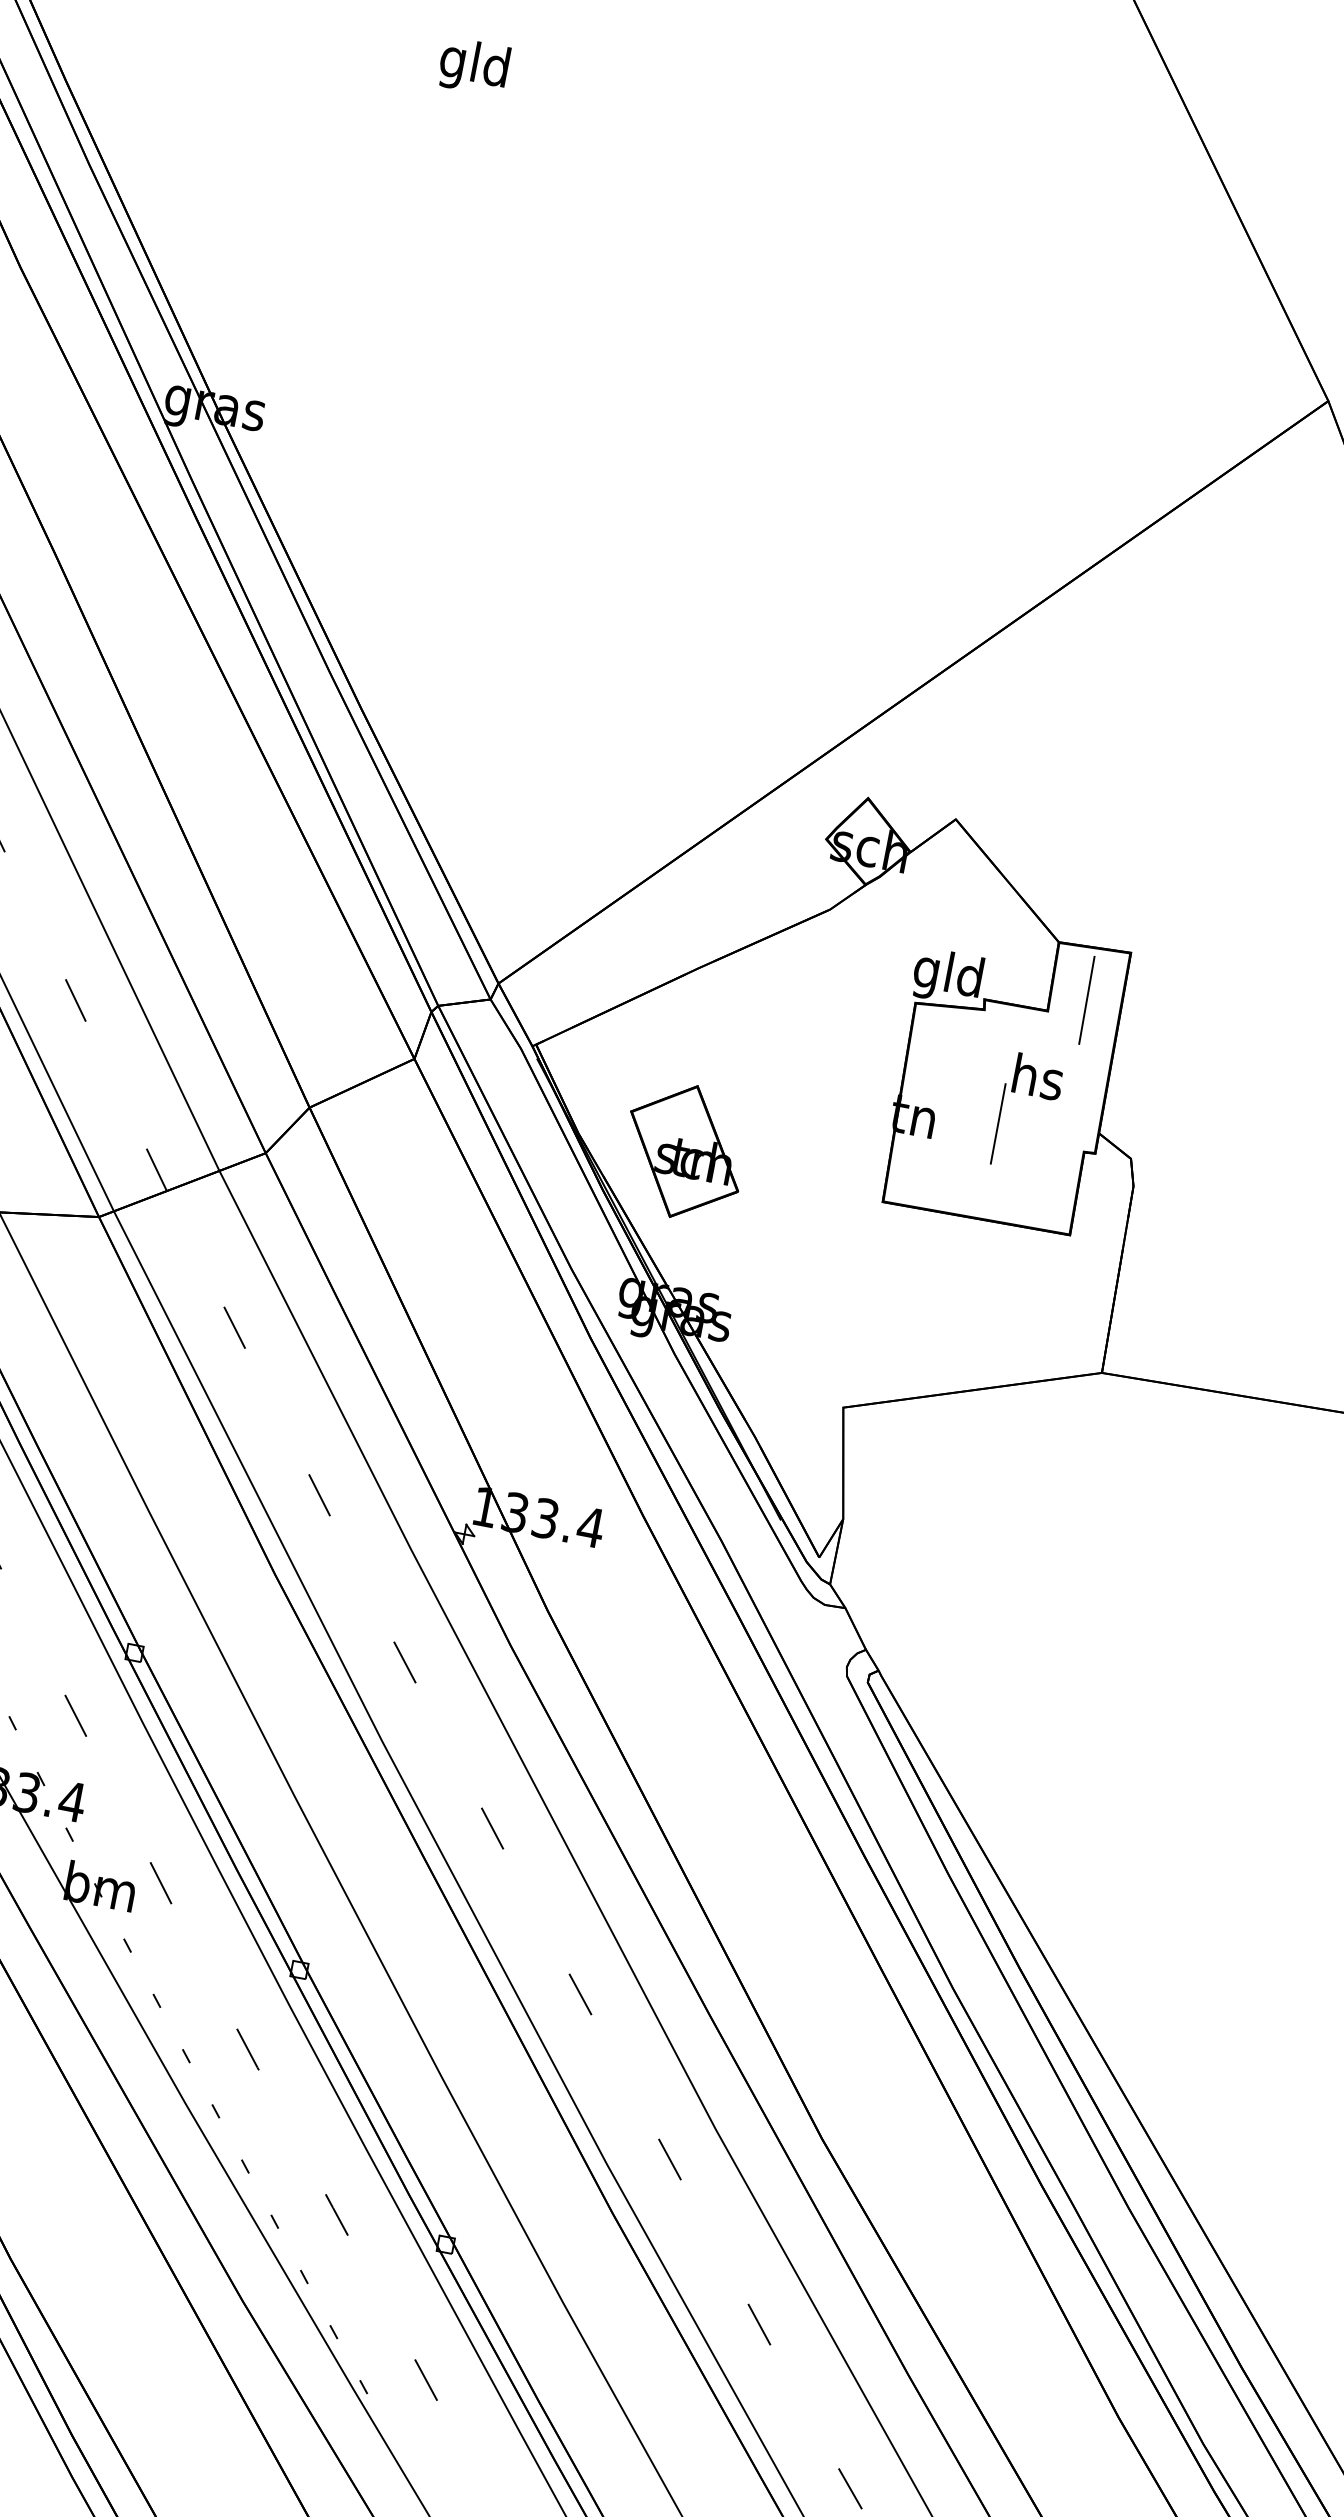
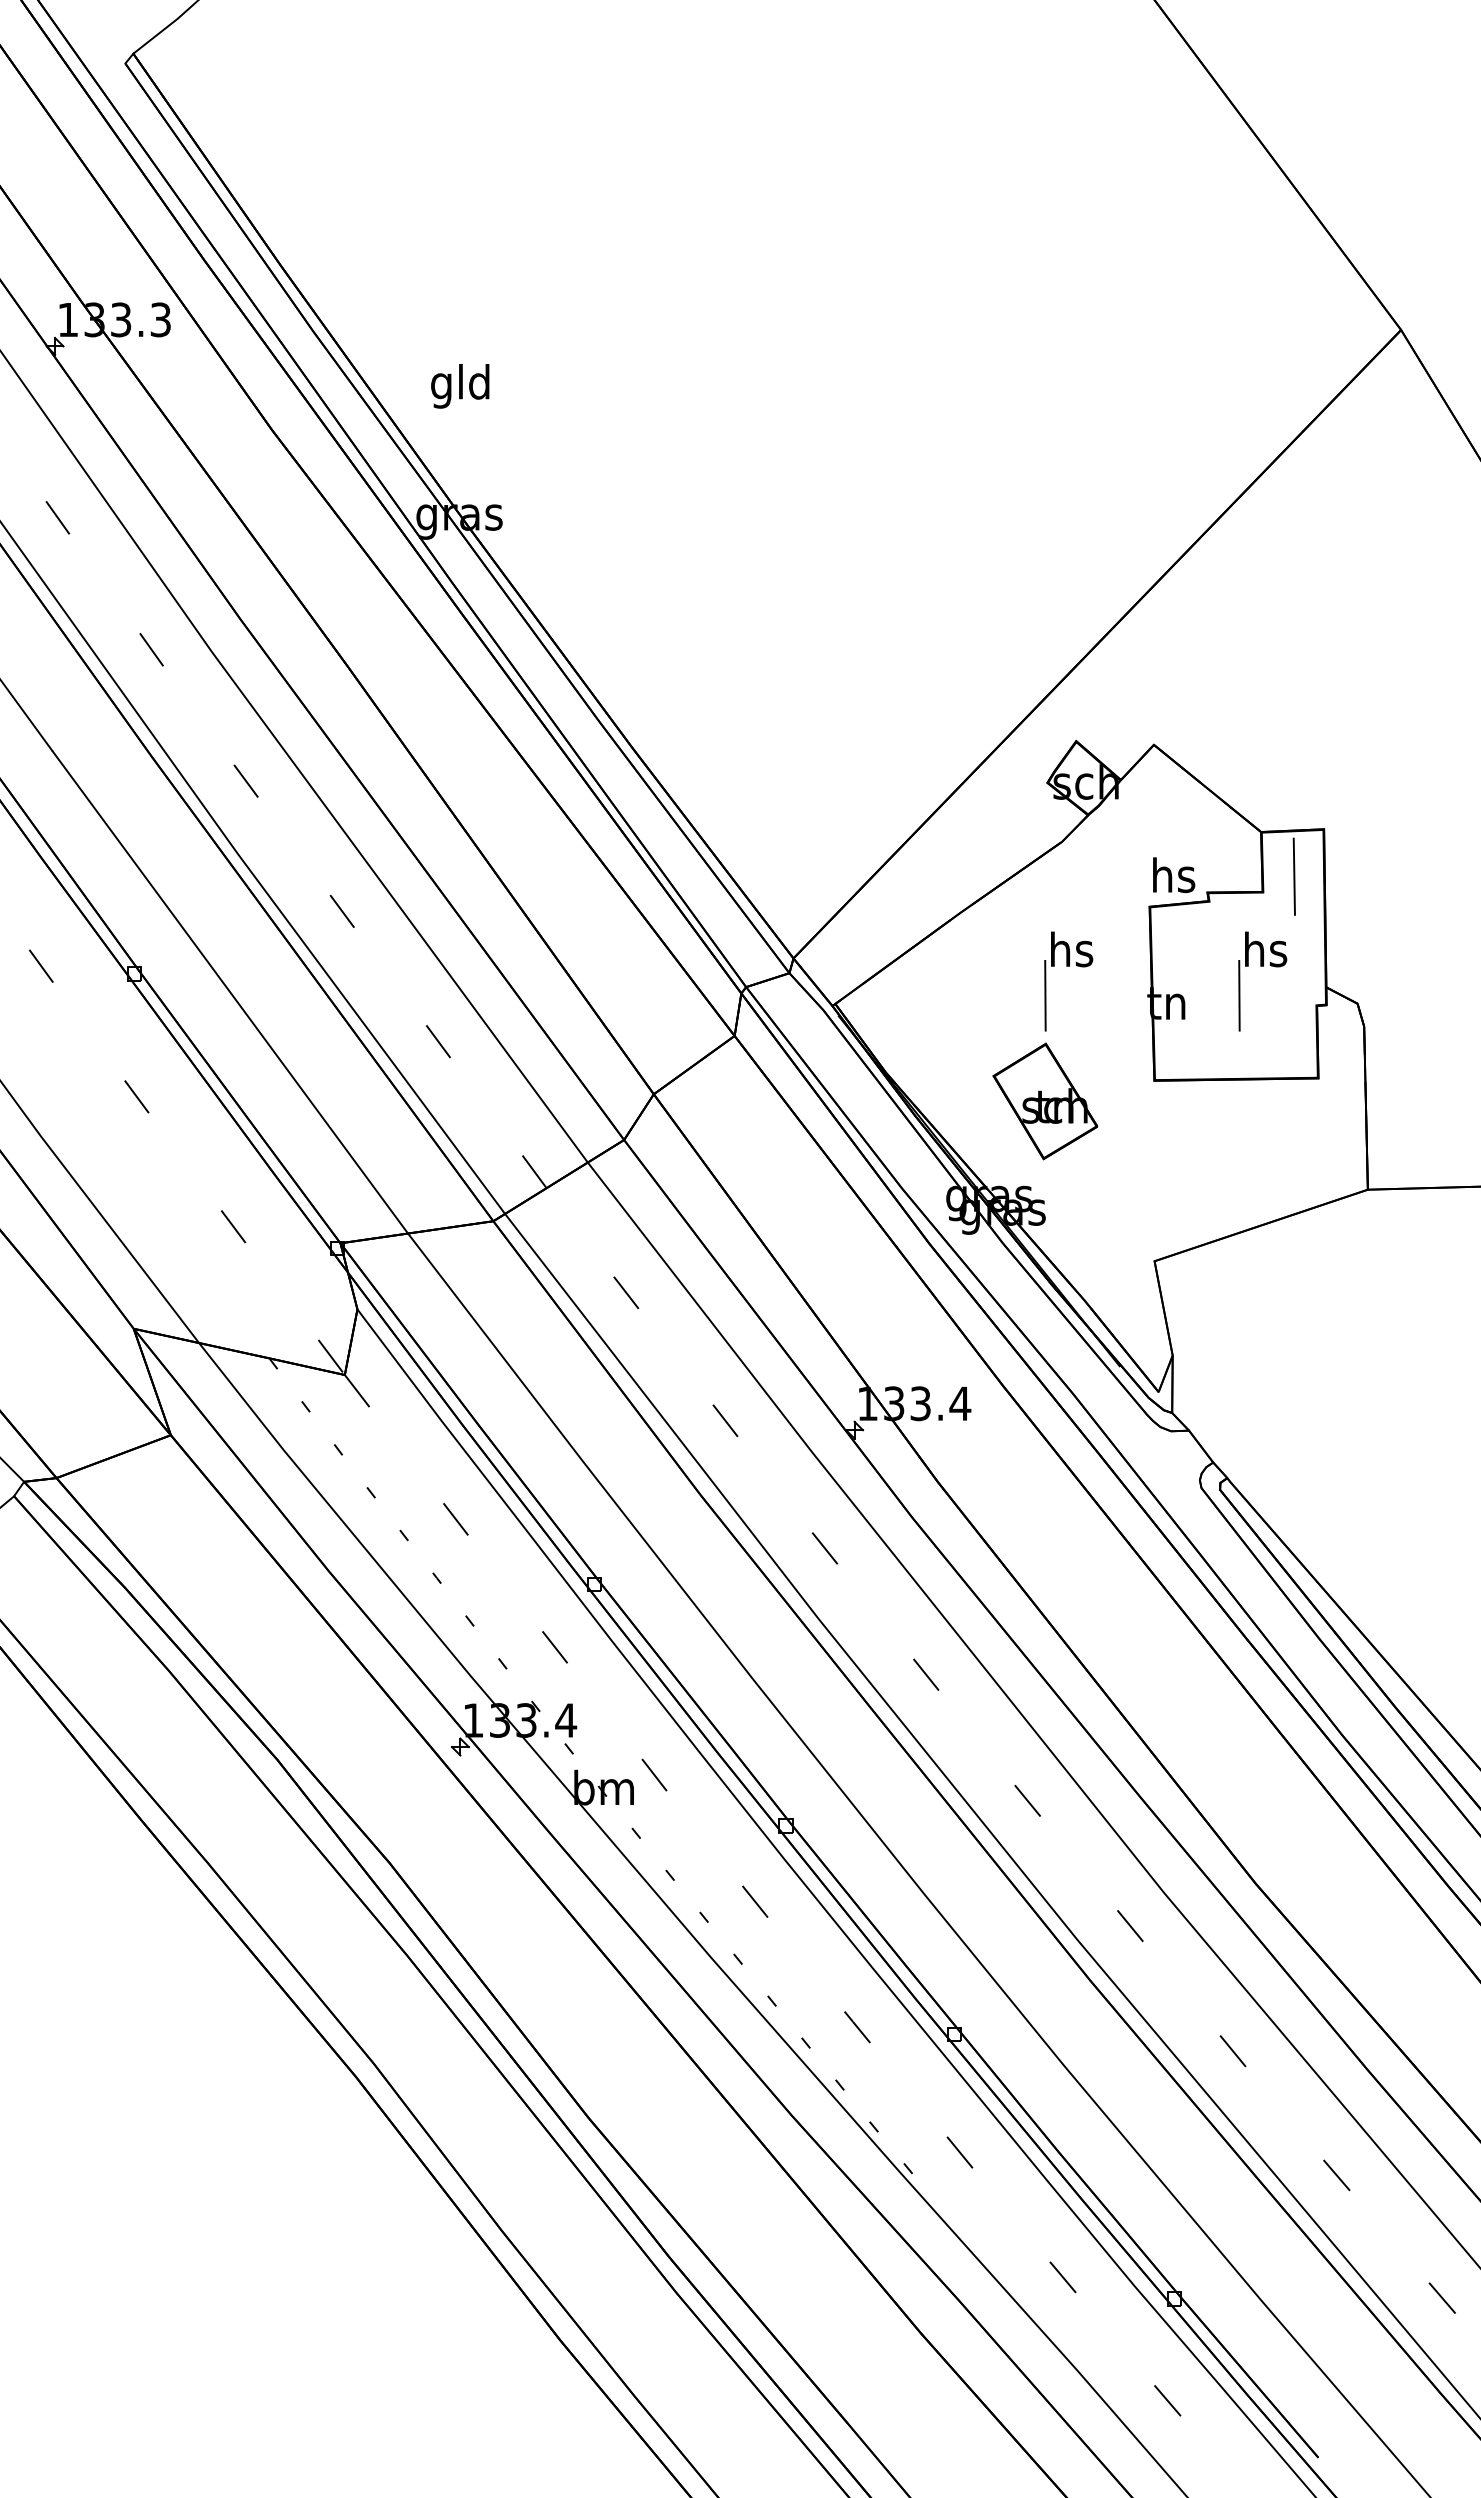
text: (474, 67) -> (460, 386), moved
text: (947, 976) -> (1172, 879), gld -> hs
part: (809, 1053) -> (1068, 966), added
part: (684, 1151) -> (1045, 1101), moved

